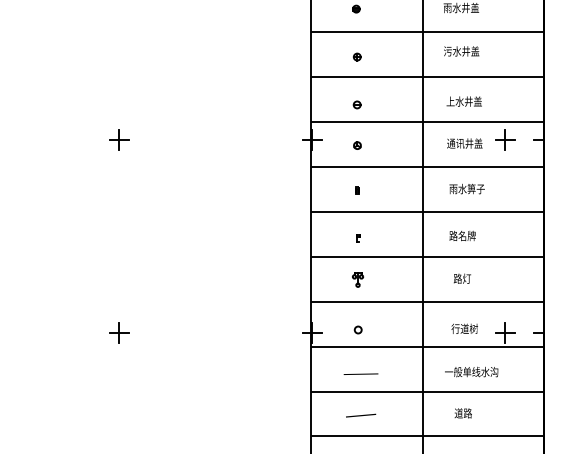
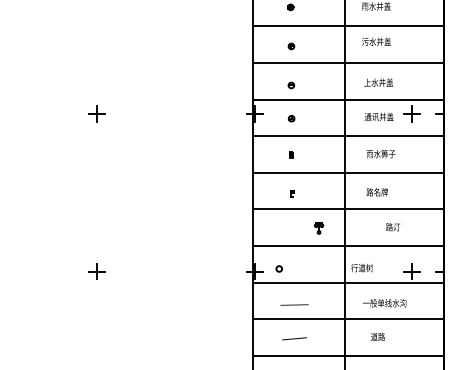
text: (462, 279) -> (393, 227), moved
part: (358, 280) -> (319, 228), moved
part: (357, 329) -> (278, 268), moved
text: (464, 329) -> (361, 268), moved

